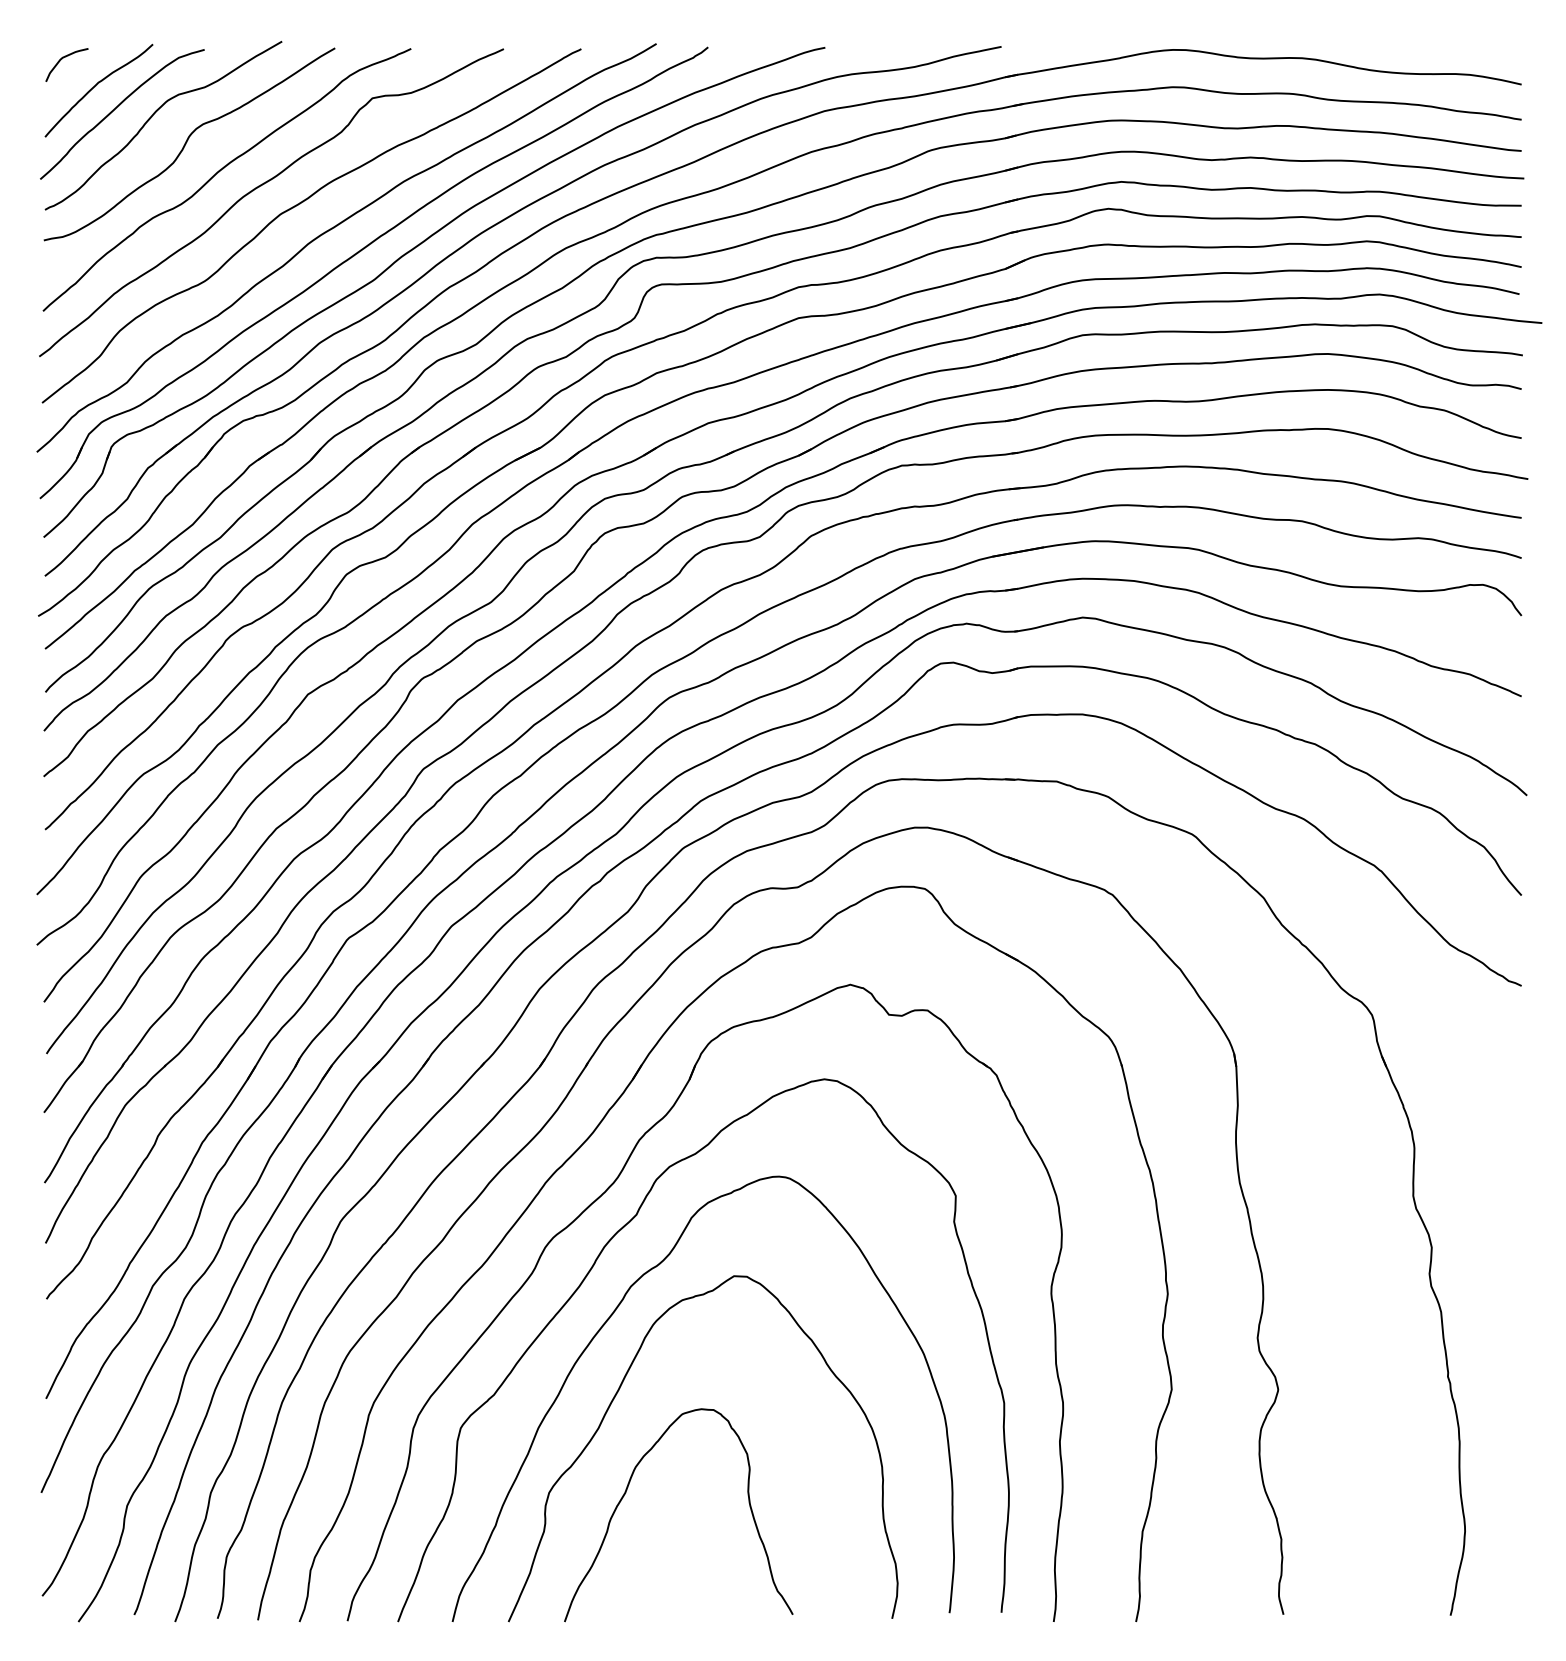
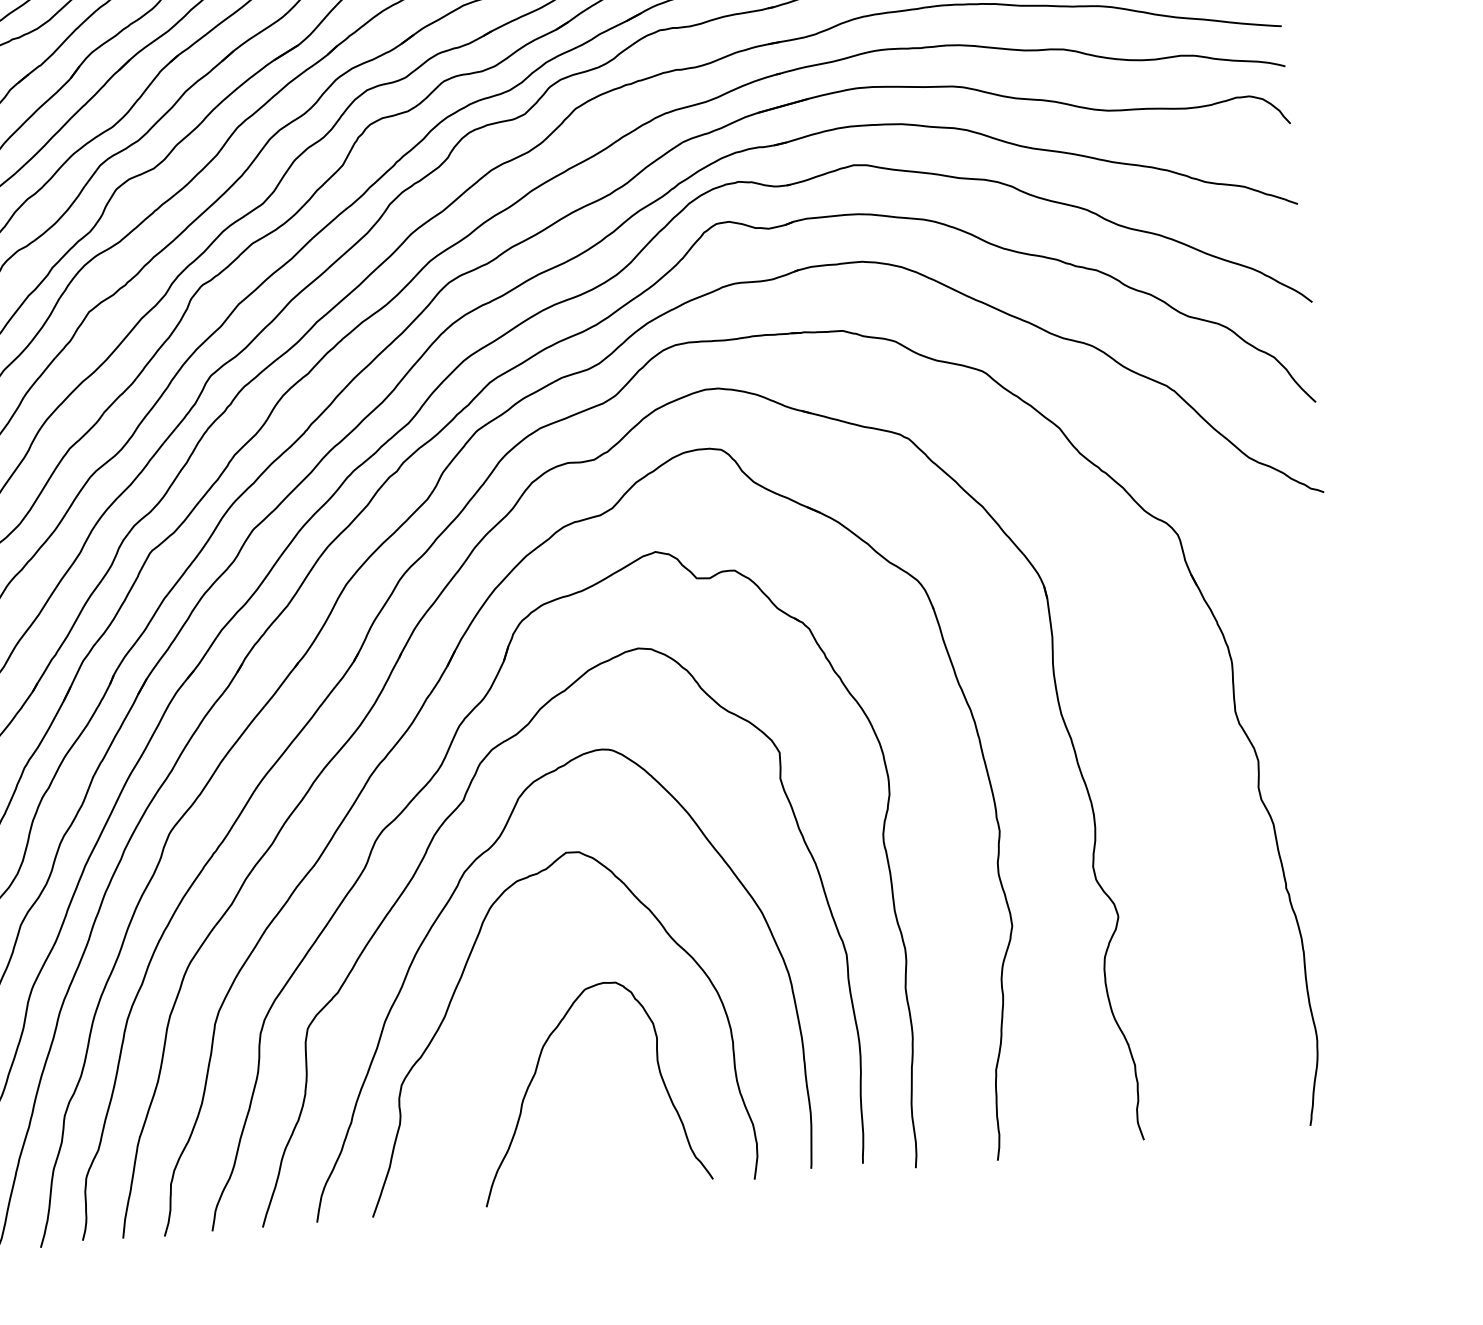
curve: (627, 1490) -> (537, 1070), moved

